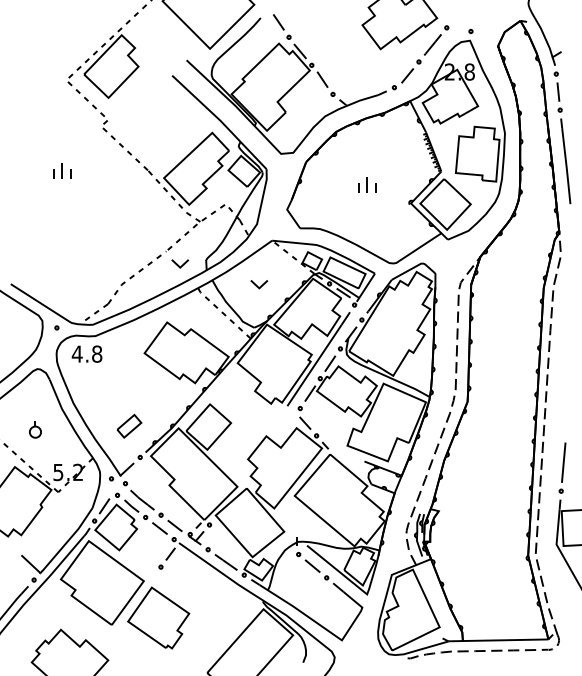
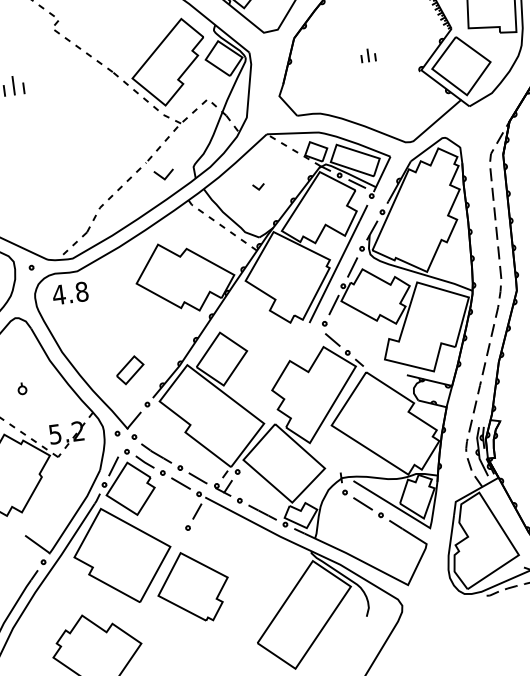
part: (367, 184) -> (368, 54), size x0.7
part: (259, 284) -> (258, 186), size x0.6
part: (35, 429) -> (22, 388), size x0.6

